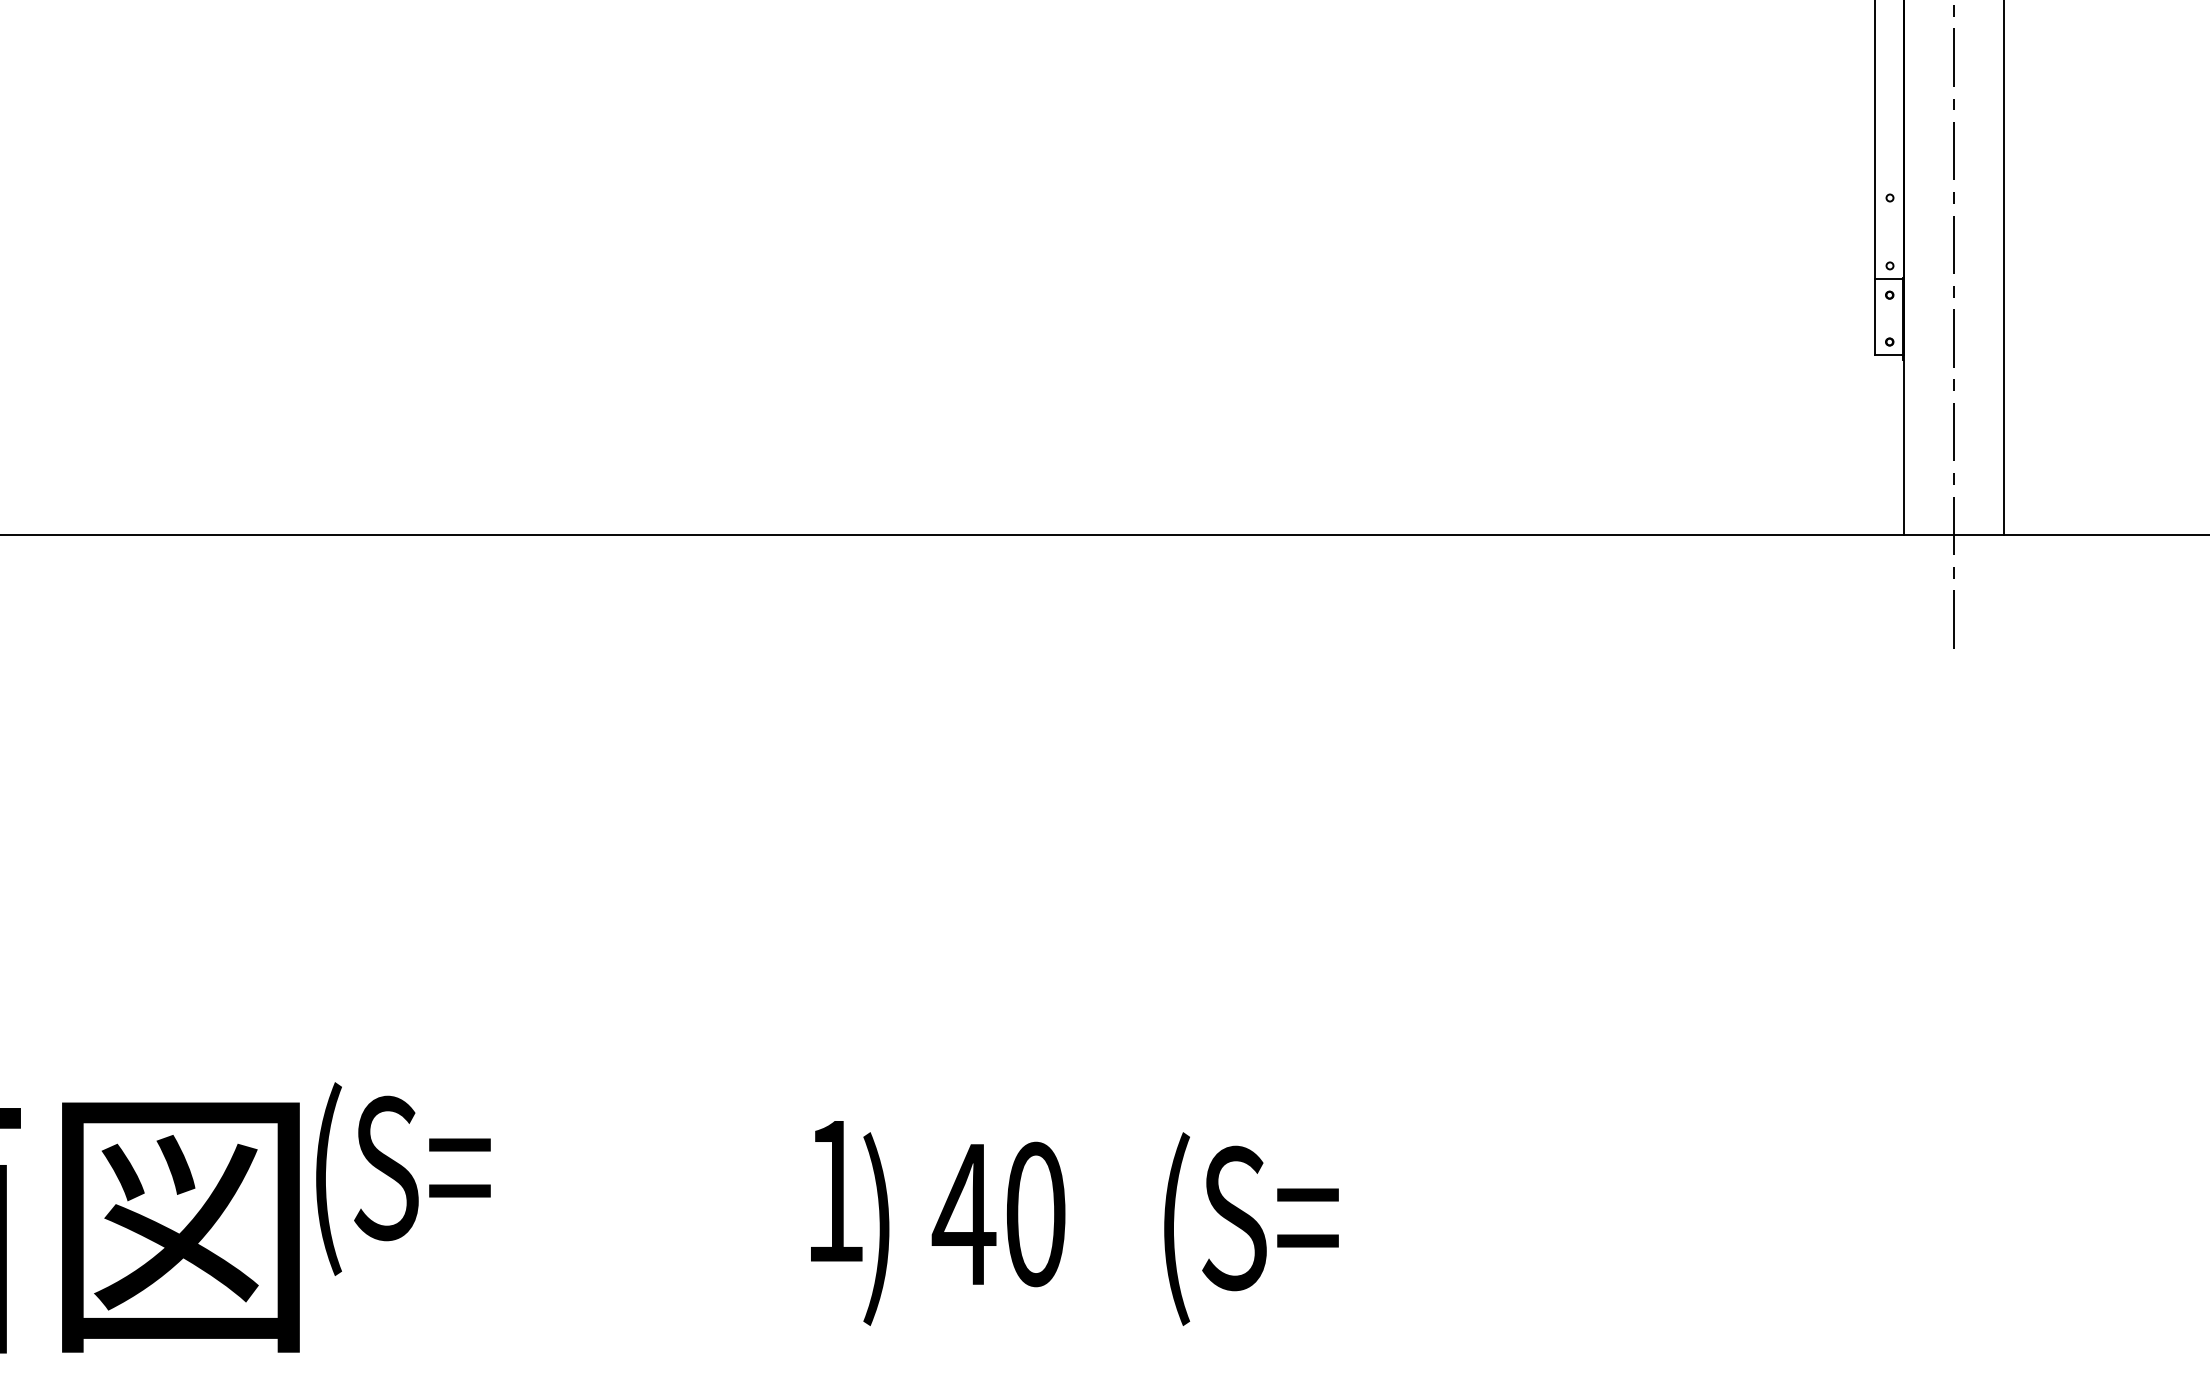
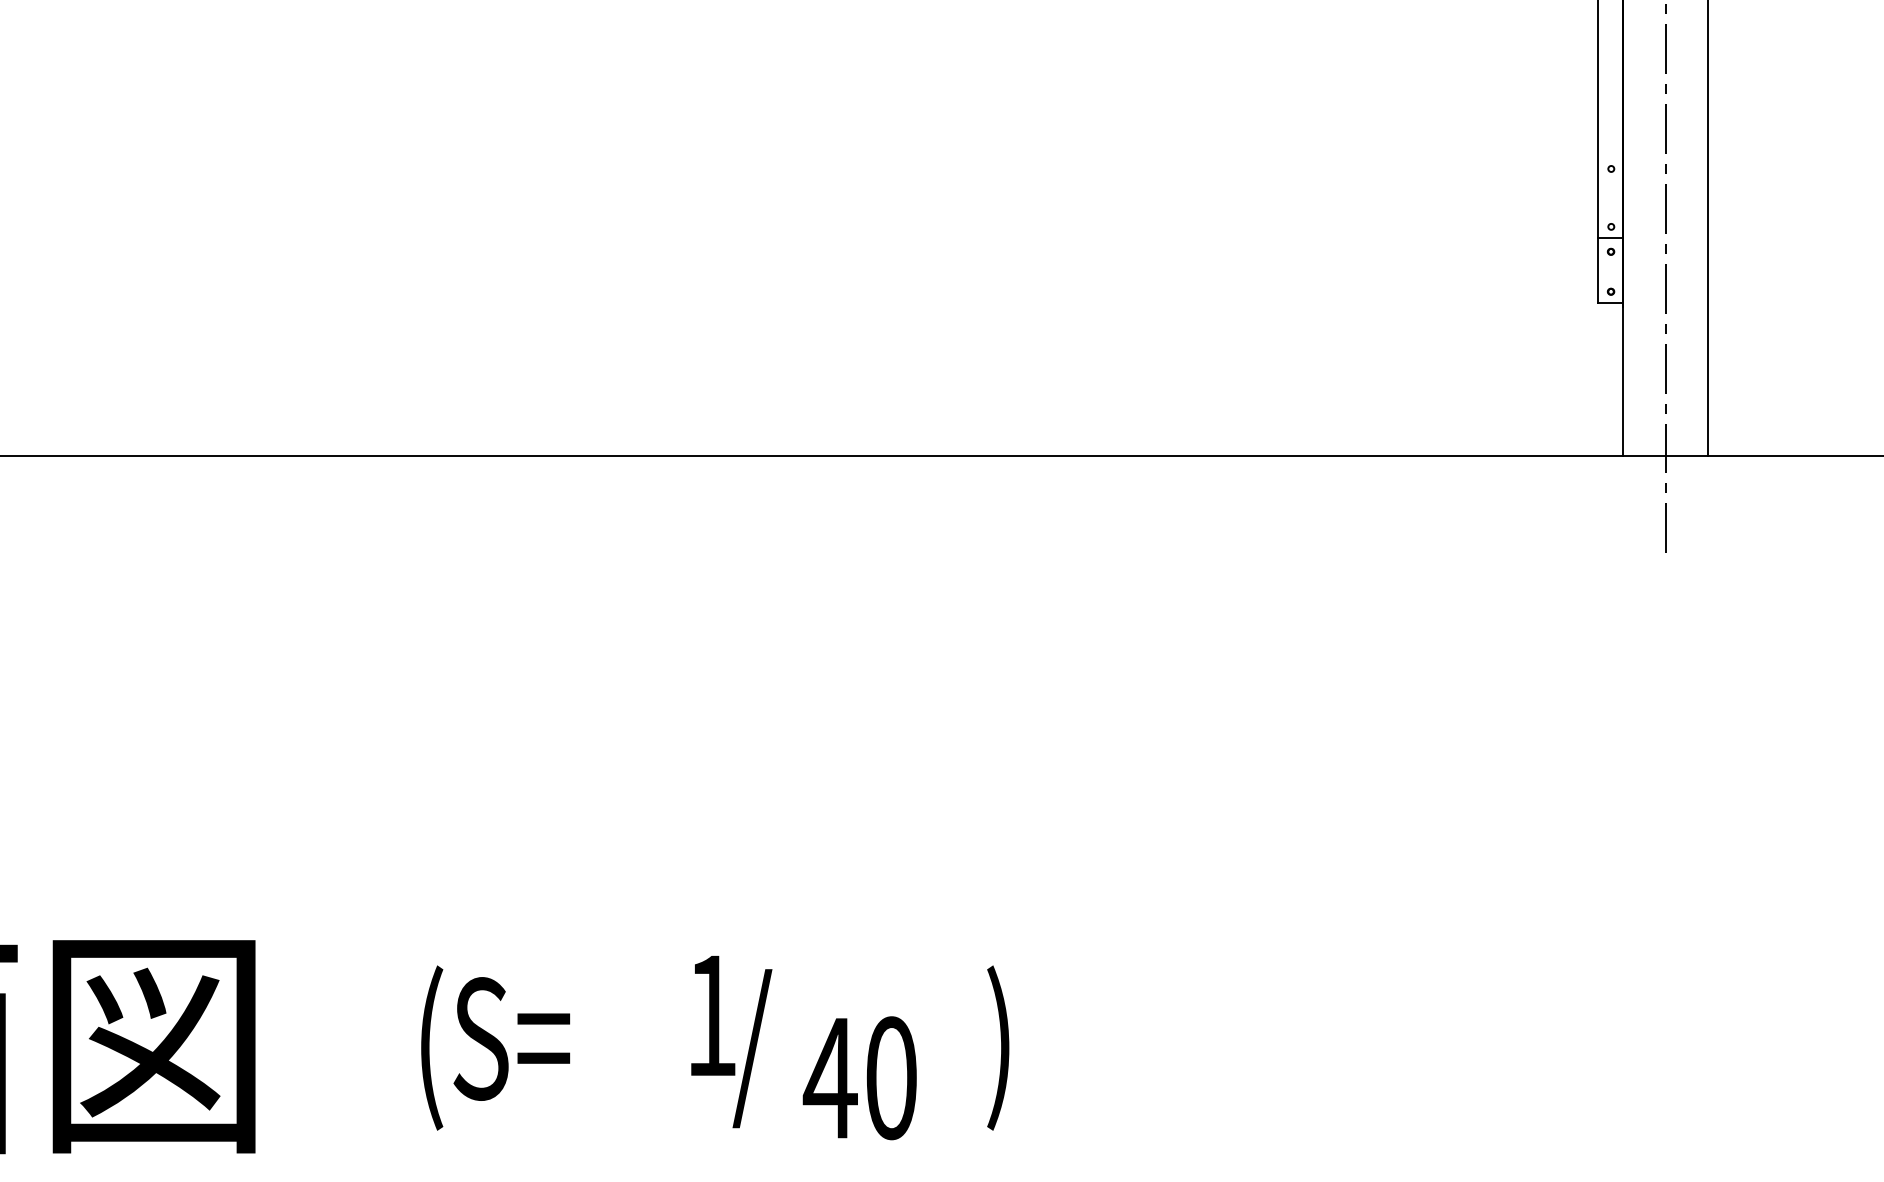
text: (403, 1178) -> (495, 1047), moved
text: (998, 1214) -> (859, 1078), moved
text: (882, 1229) -> (752, 1048), ) -> /
text: (1248, 1229) -> (1064, 1048), (S= -> )

